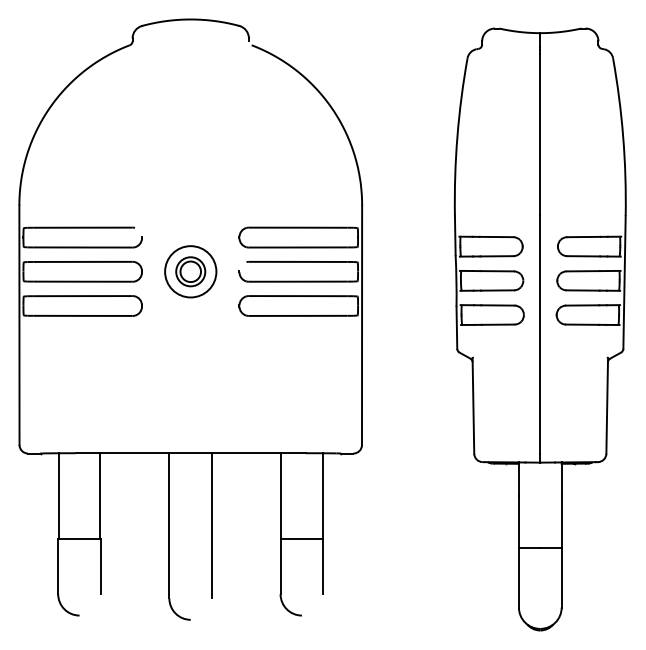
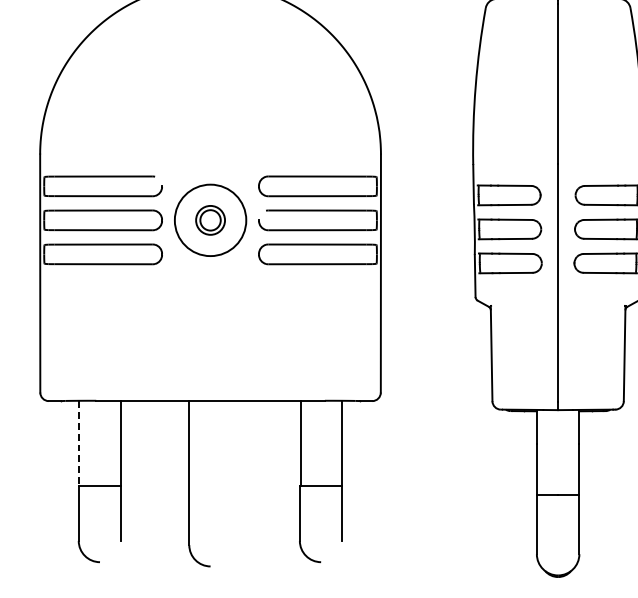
circle: (190, 271) -> (210, 220), size x1.4
line: (58, 495) -> (79, 442), solid -> dashed
line: (212, 525) -> (232, 472), removed

